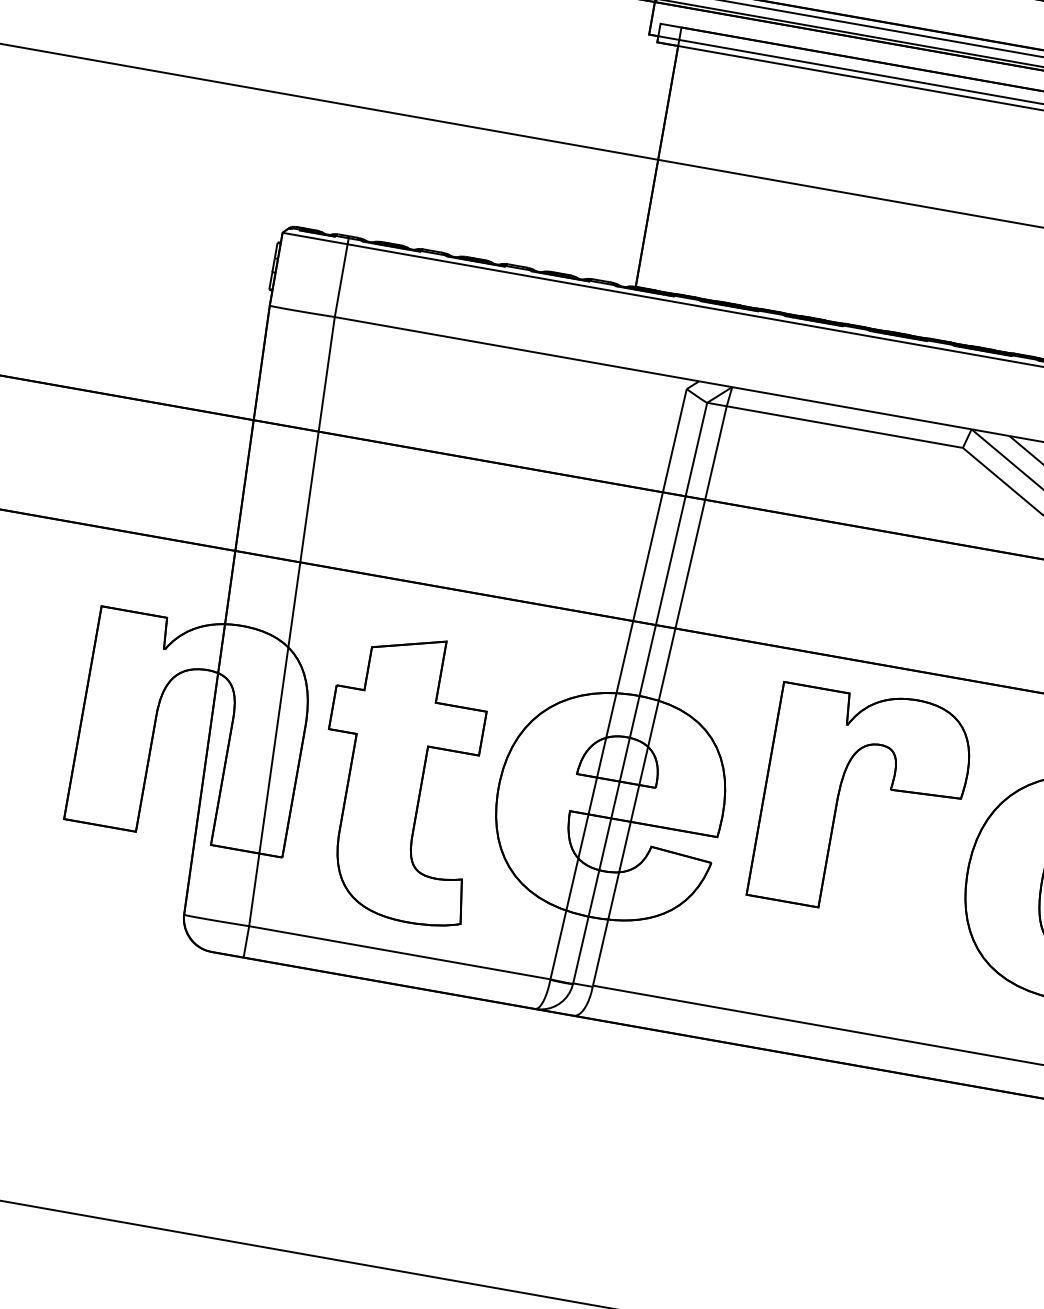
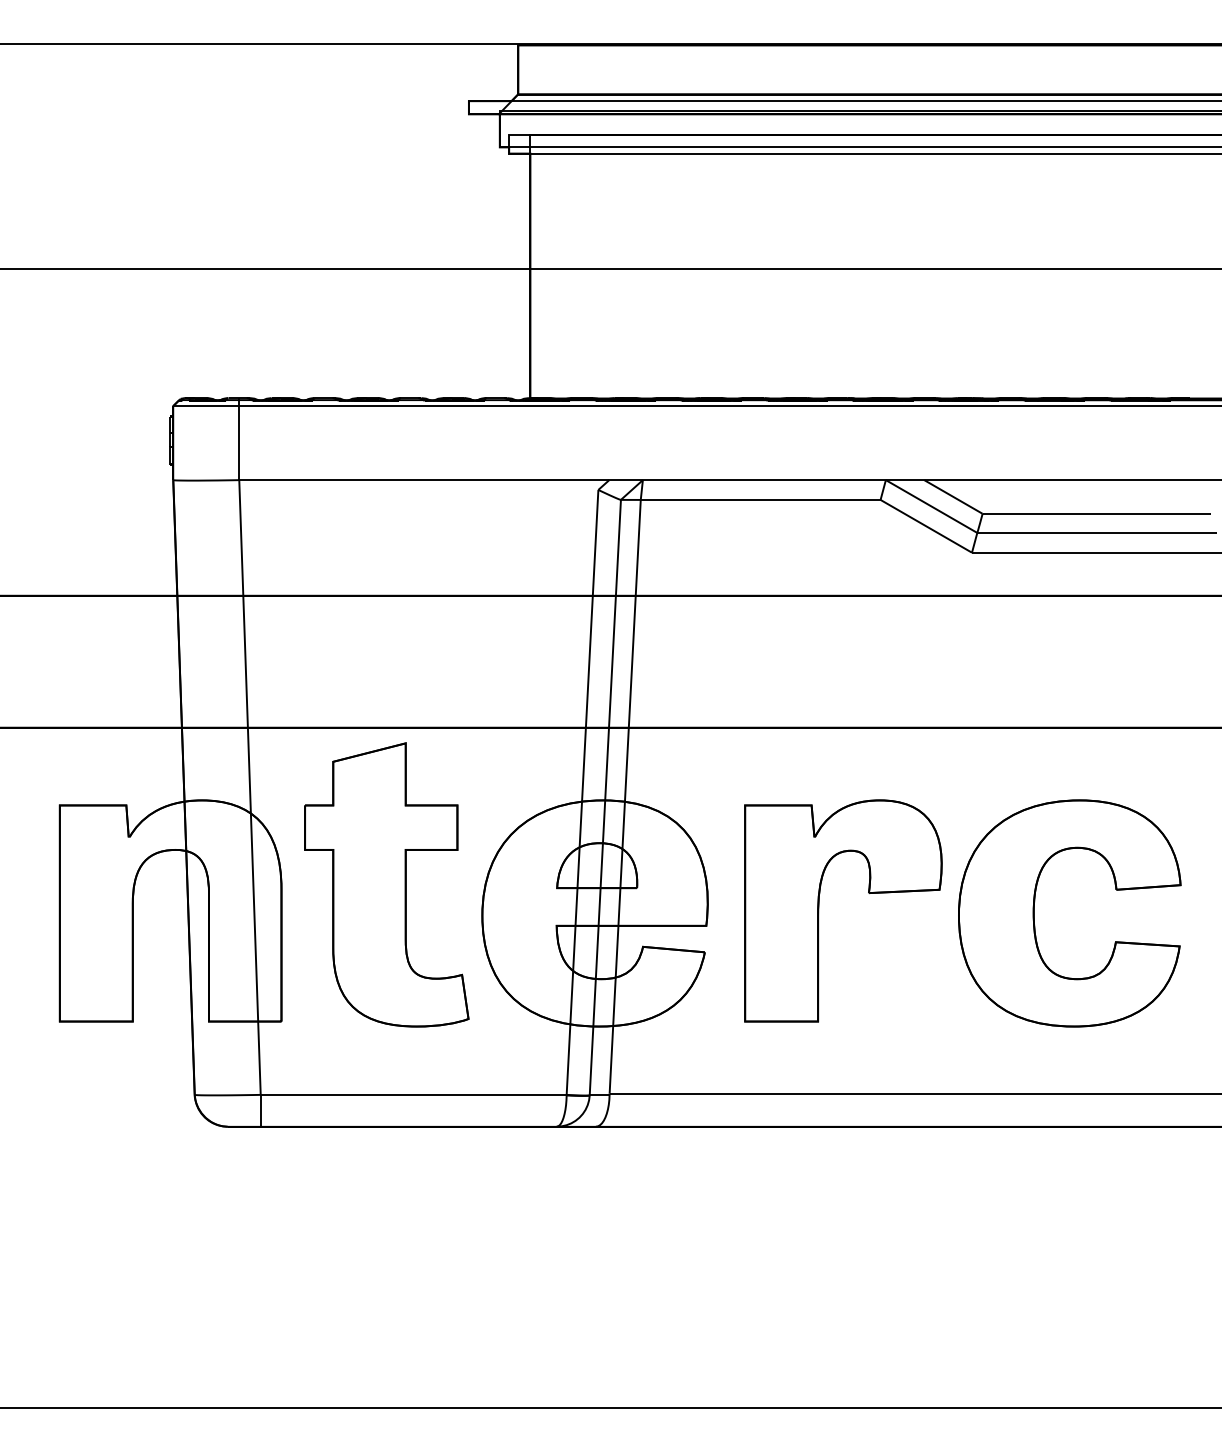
part: (403, 777) -> (386, 884), moved
part: (839, 798) -> (819, 910), moved

